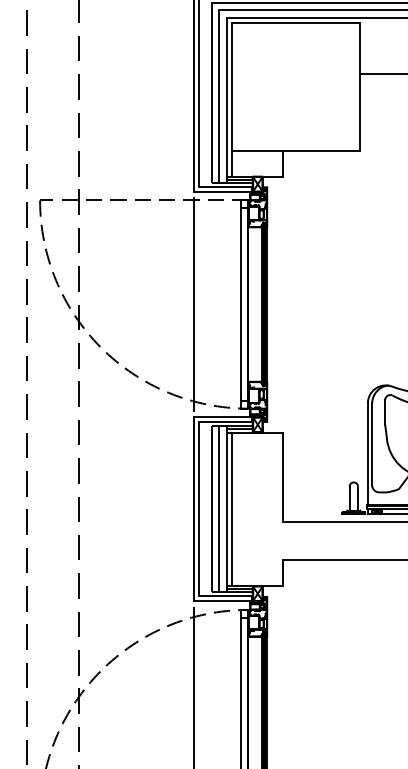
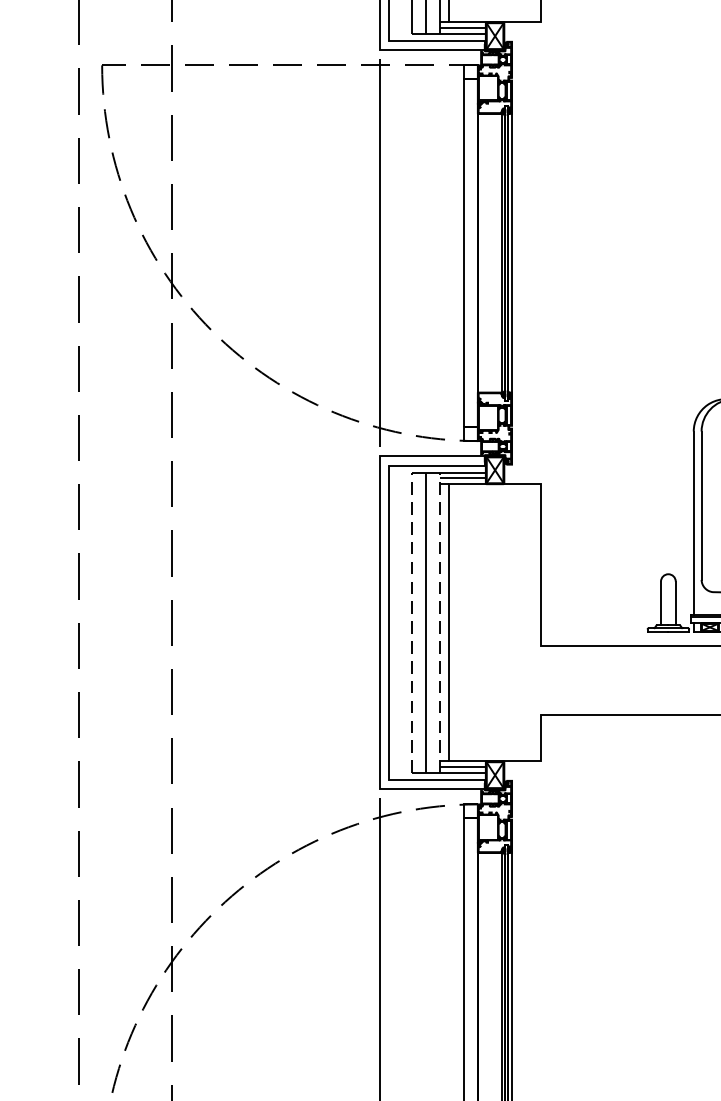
line: (211, 508) -> (411, 621), solid -> dashed
line: (227, 508) -> (440, 621), solid -> dashed

